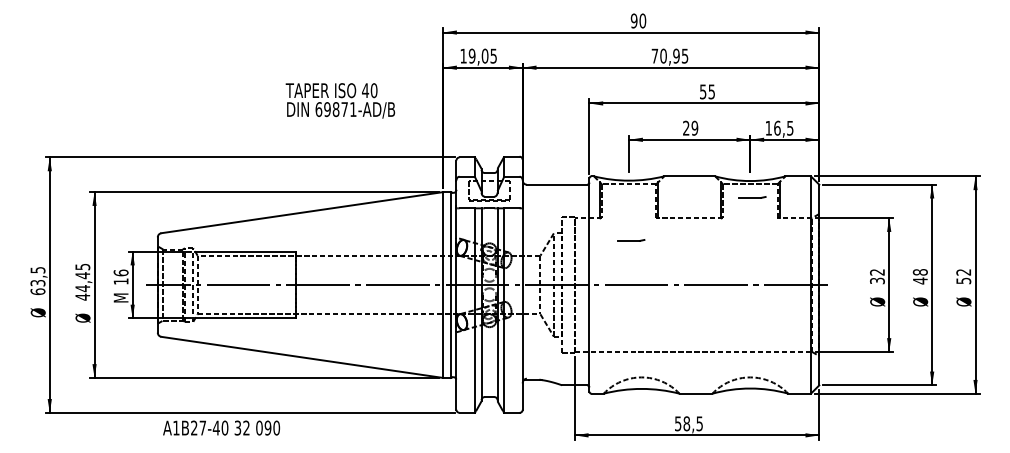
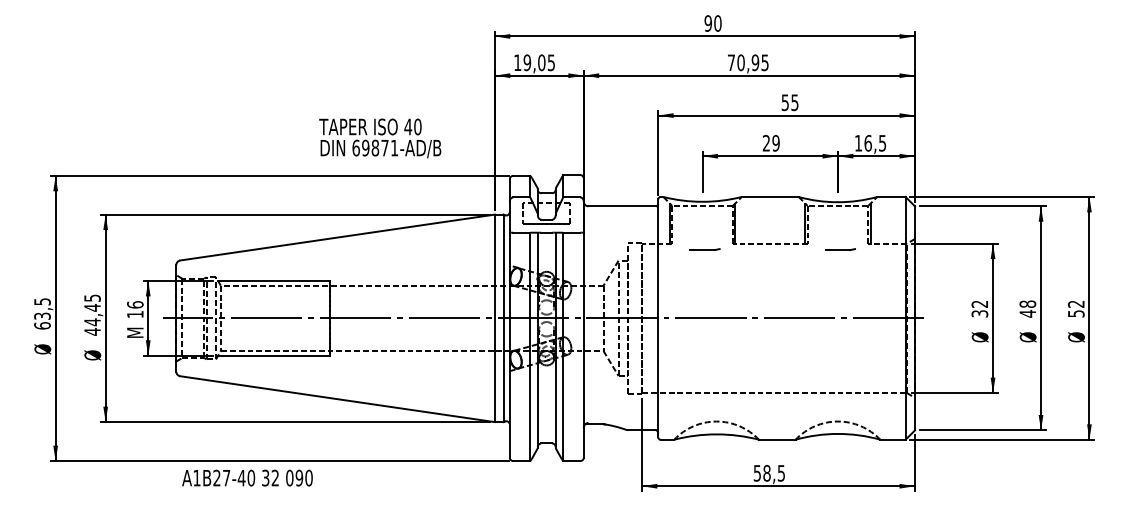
text: (340, 100) -> (380, 137), moved
line: (752, 197) -> (840, 249), moved
line: (631, 240) -> (705, 249), moved

